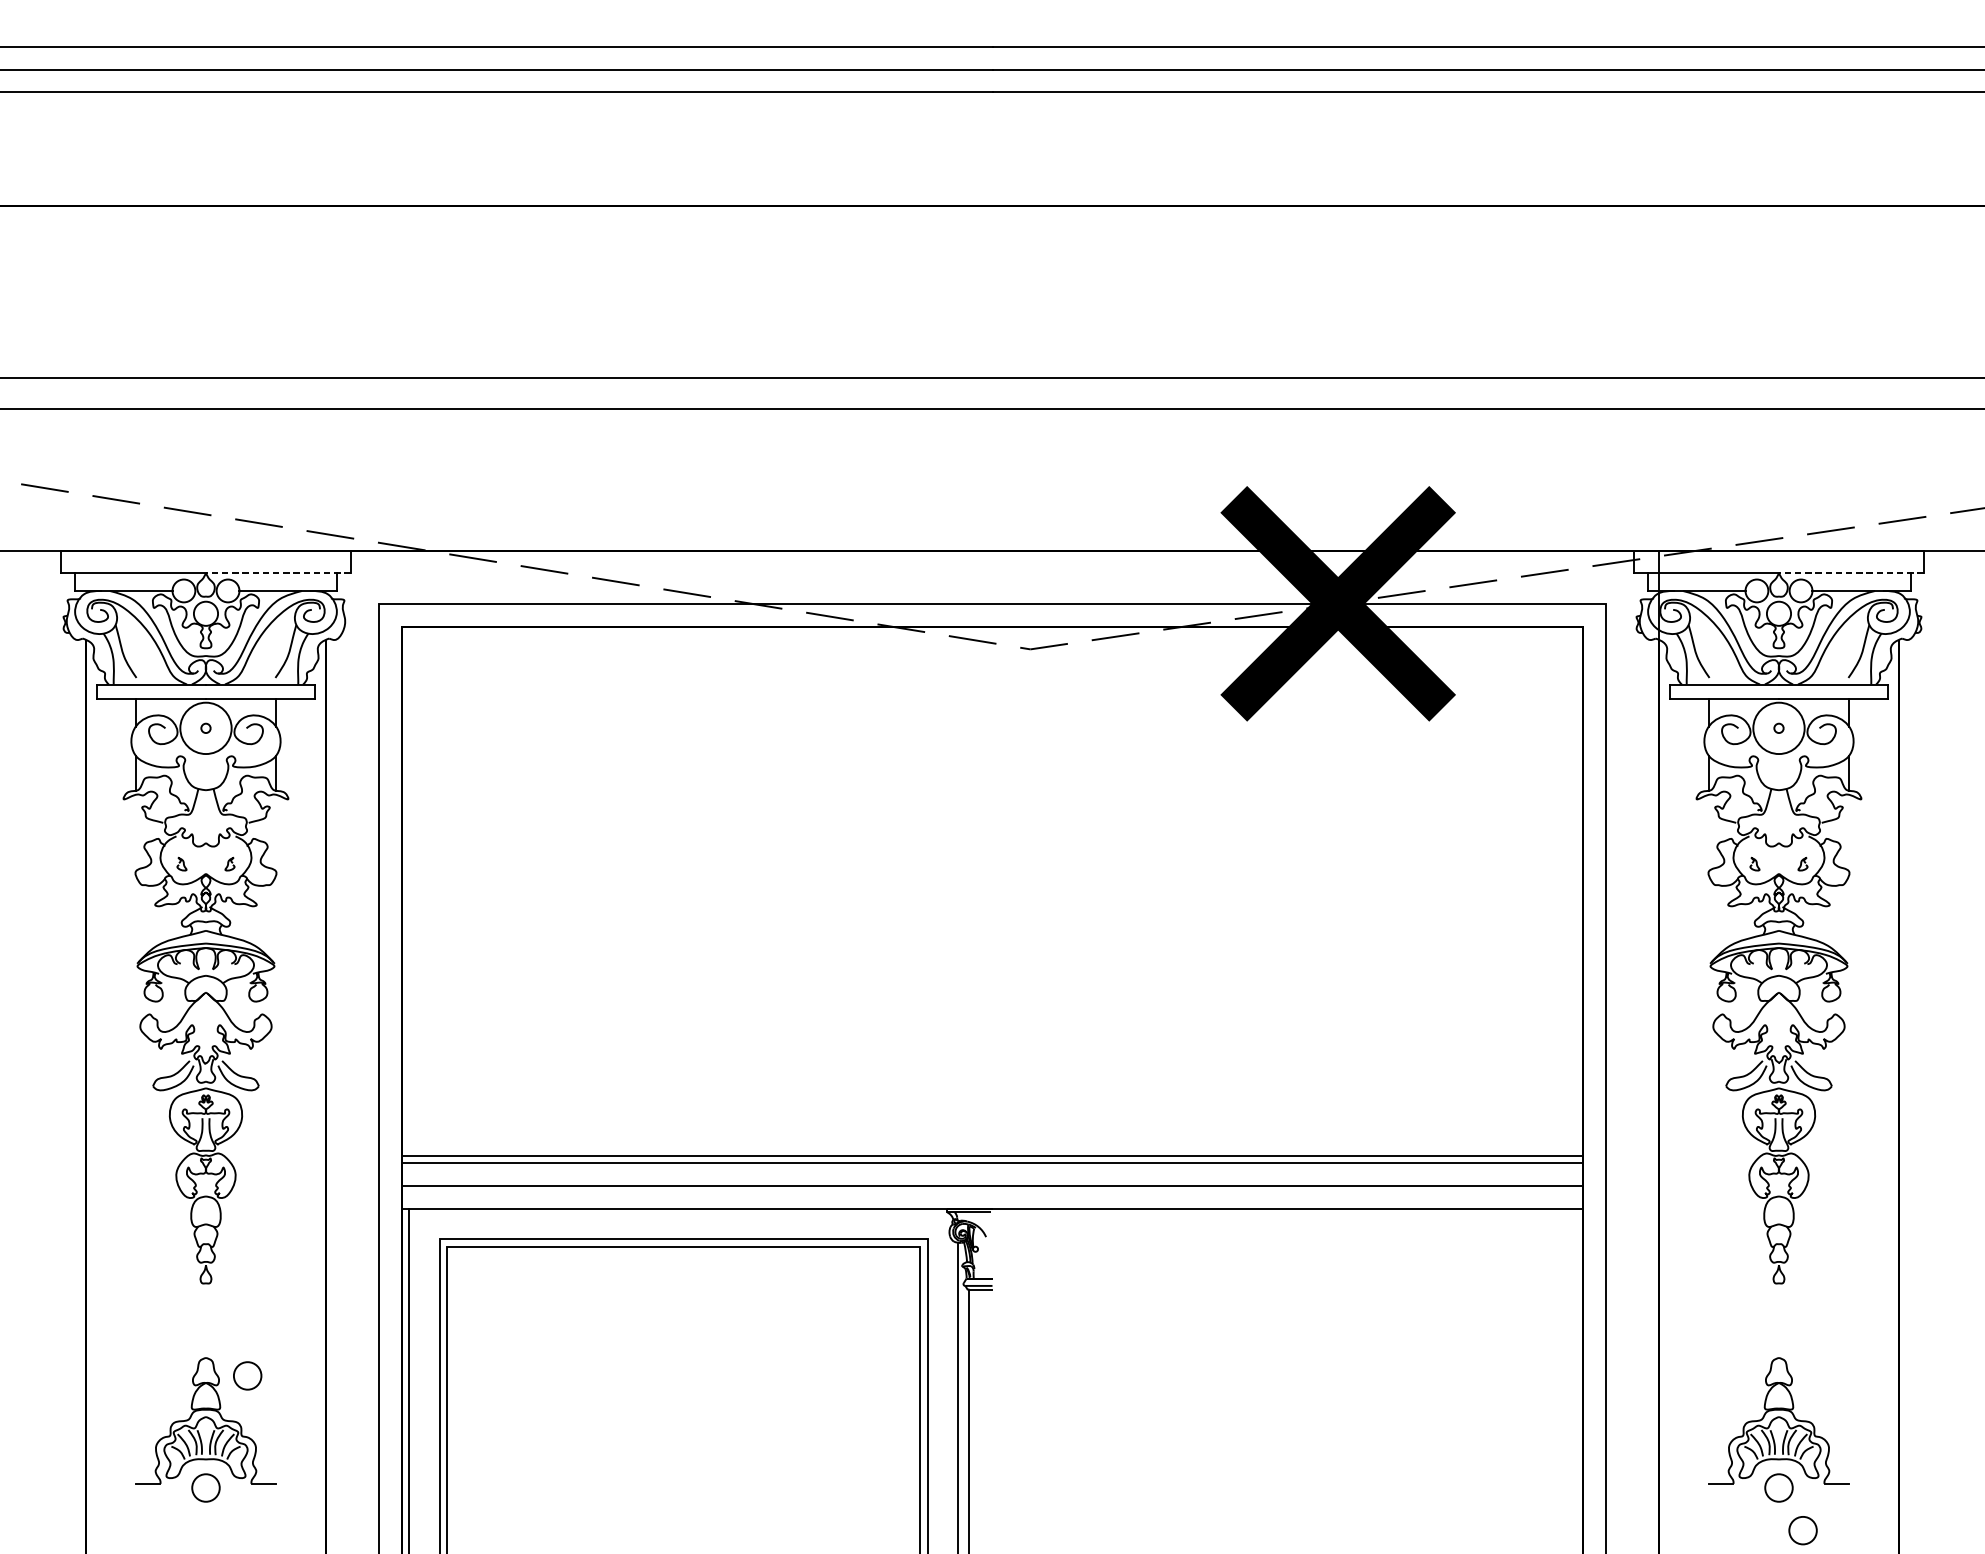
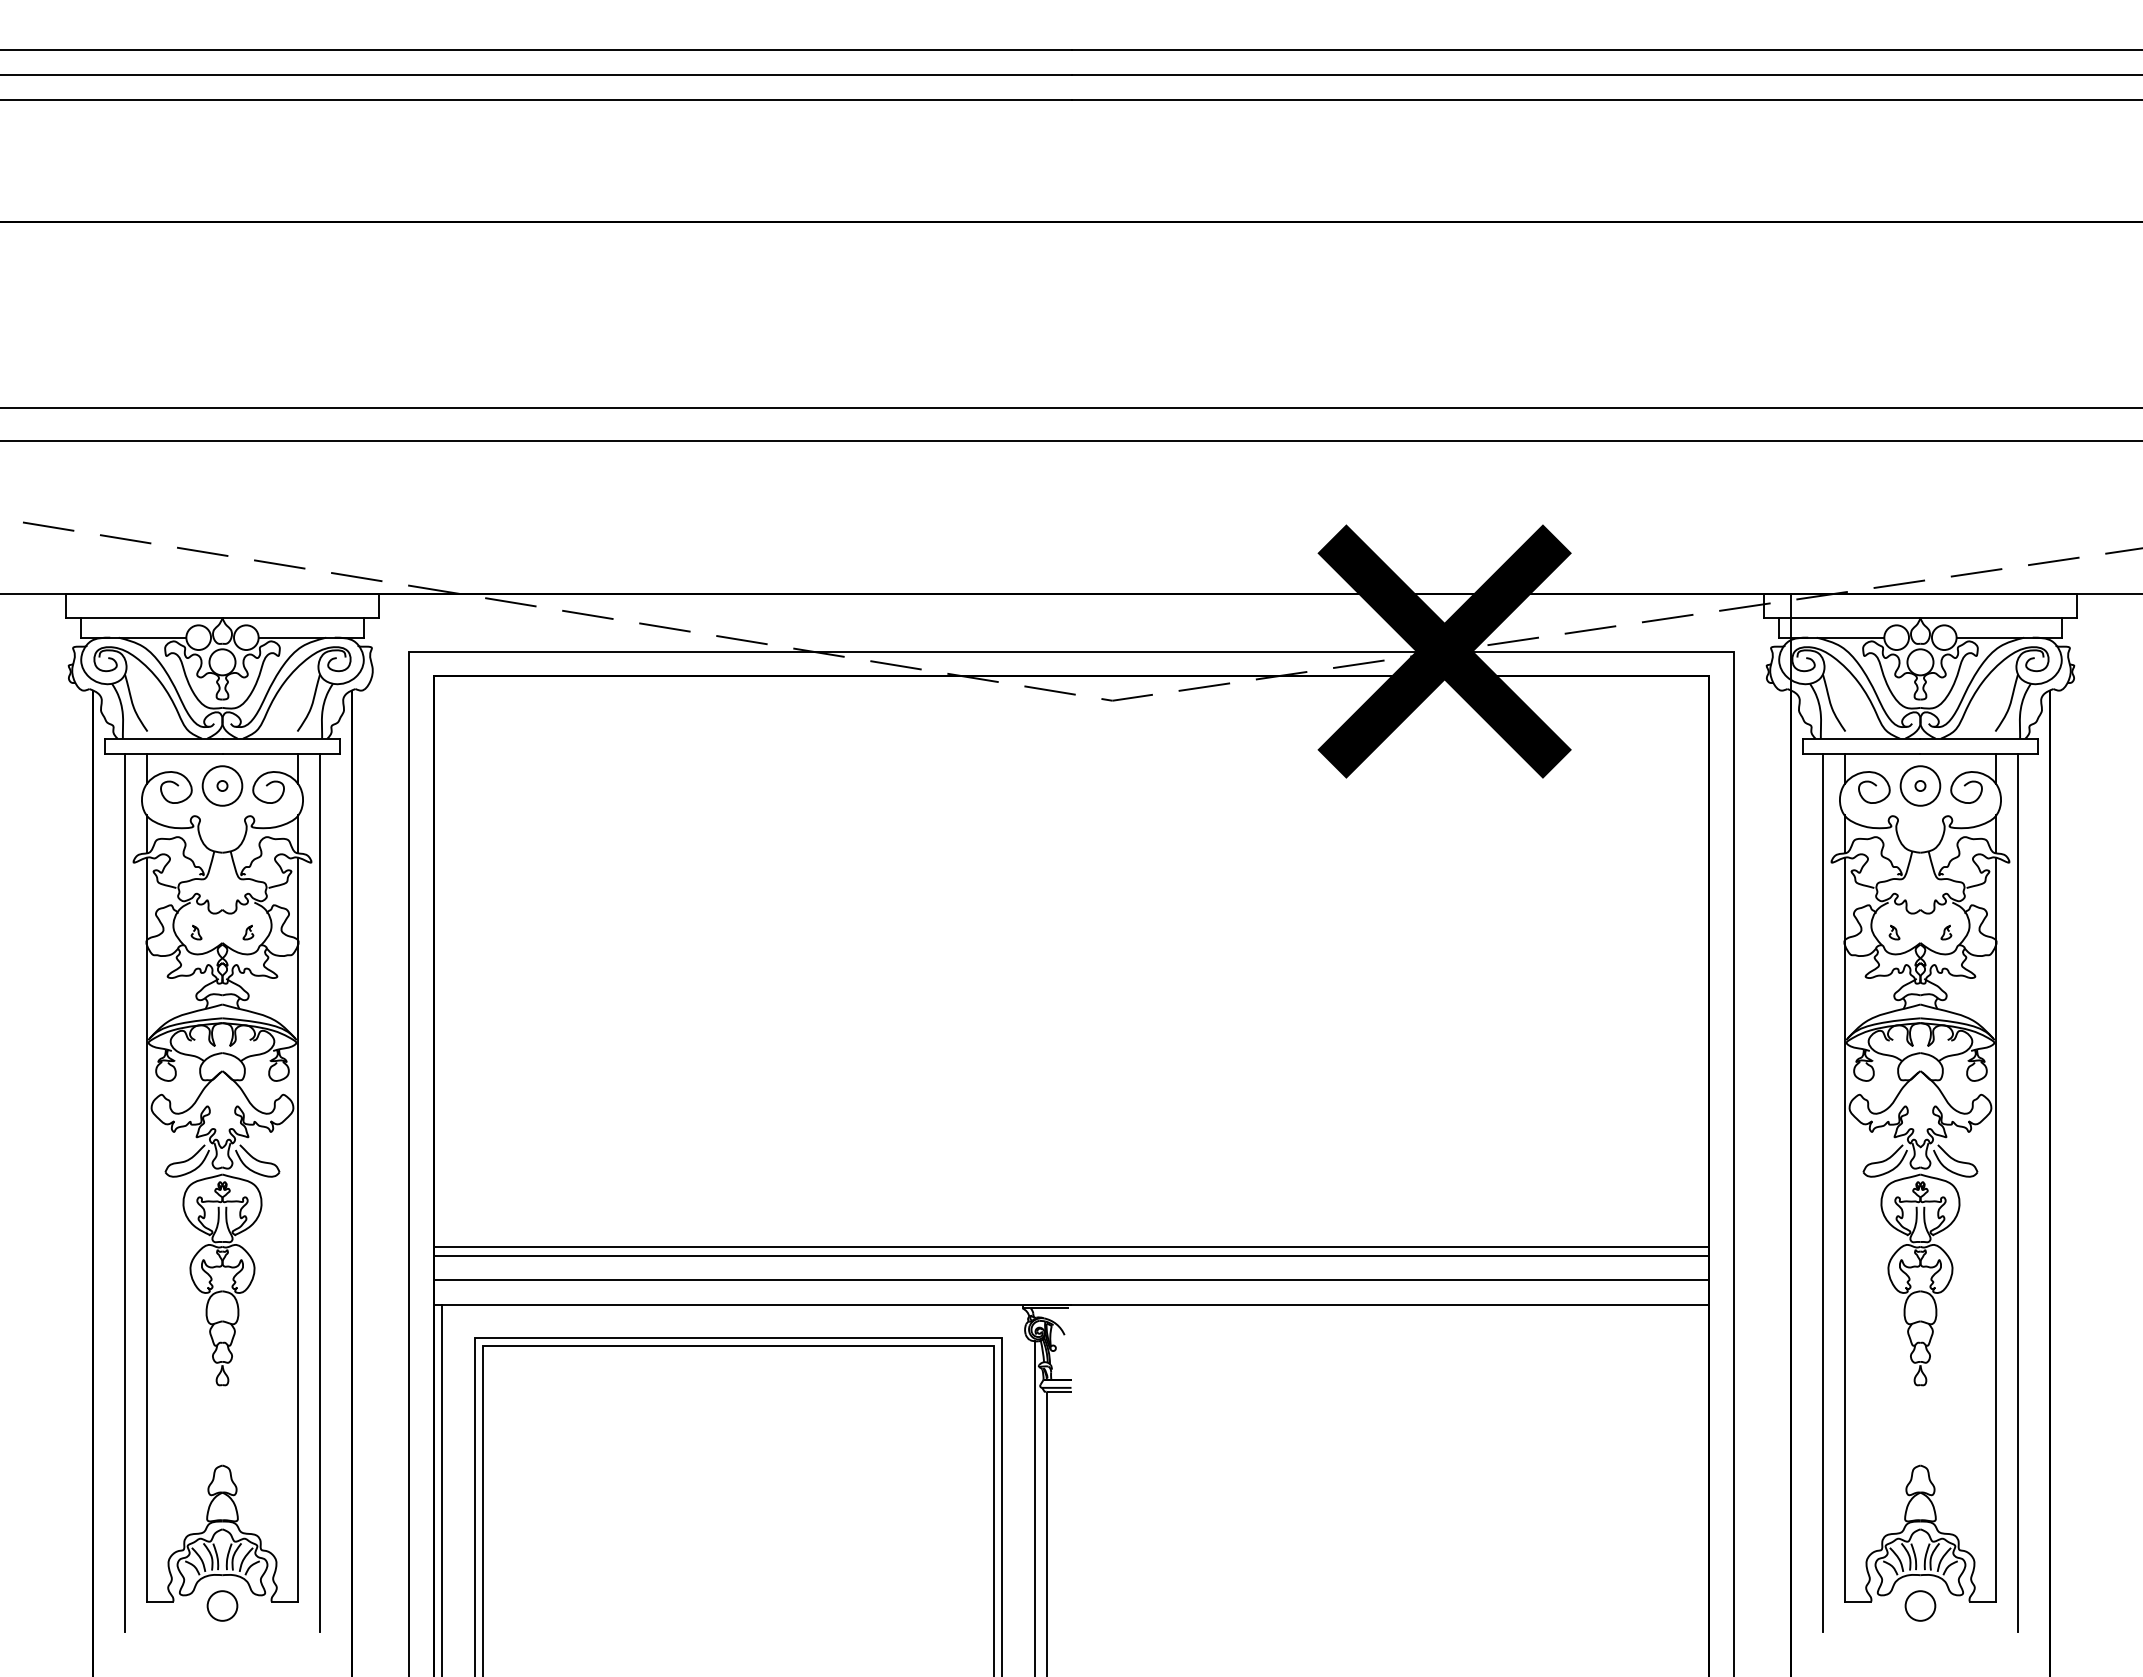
line: (278, 573) -> (300, 618), dashed -> solid
line: (1851, 573) -> (1998, 618), dashed -> solid
circle: (205, 727) -> (222, 785), size x0.71
circle: (1779, 727) -> (1920, 785), size x0.71
line: (115, 1104) -> (124, 1192), added
line: (296, 1104) -> (320, 1192), added
line: (1688, 1104) -> (1822, 1192), added
line: (1869, 1104) -> (2018, 1192), added
line: (135, 1139) -> (146, 1229), added
line: (276, 1139) -> (298, 1229), added
line: (1708, 1139) -> (1844, 1229), added
line: (1849, 1139) -> (1996, 1229), added
circle: (247, 1375) -> (267, 1484), removed
circle: (1803, 1530) -> (1946, 1651), removed

